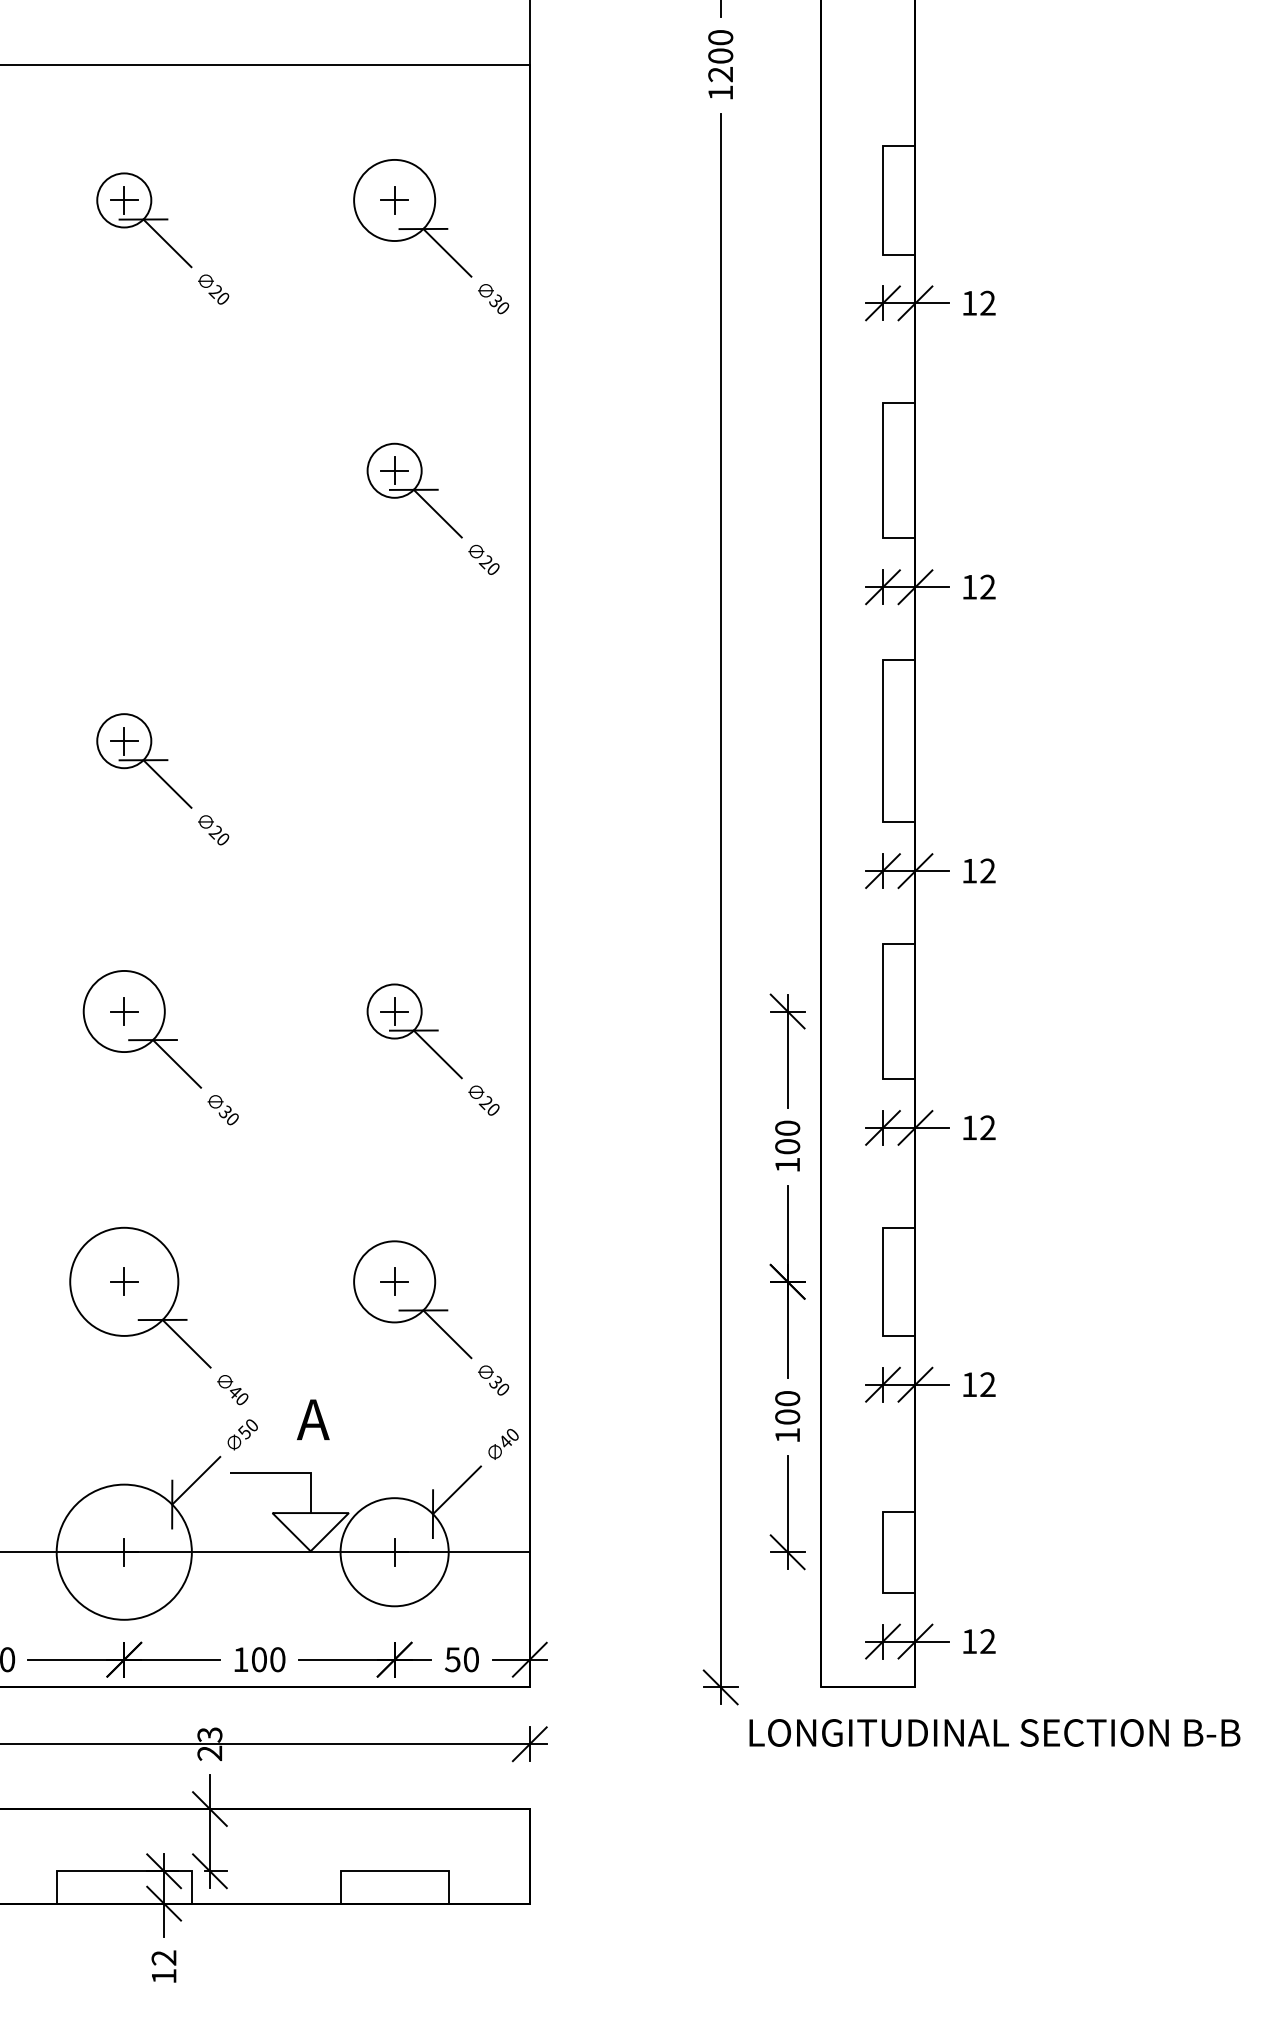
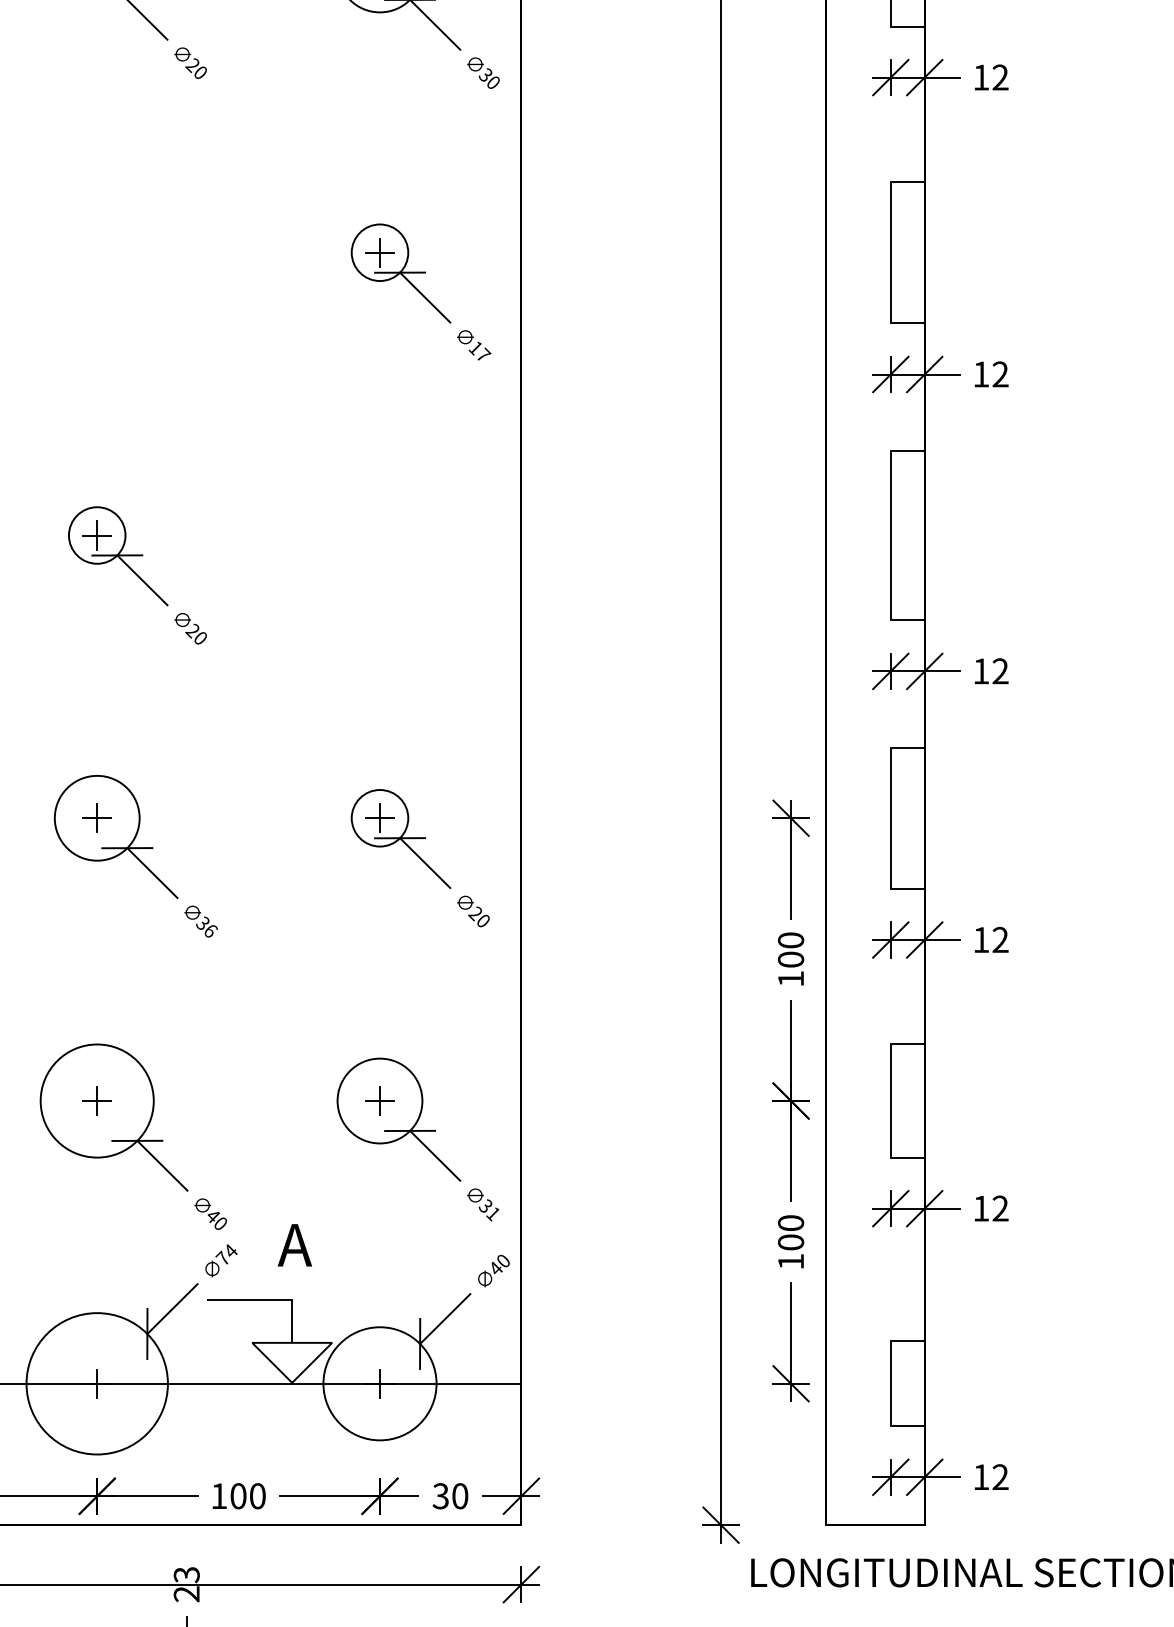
text: (489, 564) -> (479, 350), 20 -> 17
text: (233, 1119) -> (211, 931), 30 -> 36
text: (502, 1389) -> (492, 1213), 30 -> 31
text: (247, 1428) -> (226, 1254), 50 -> 74
text: (452, 1659) -> (440, 1496), 50 -> 30

